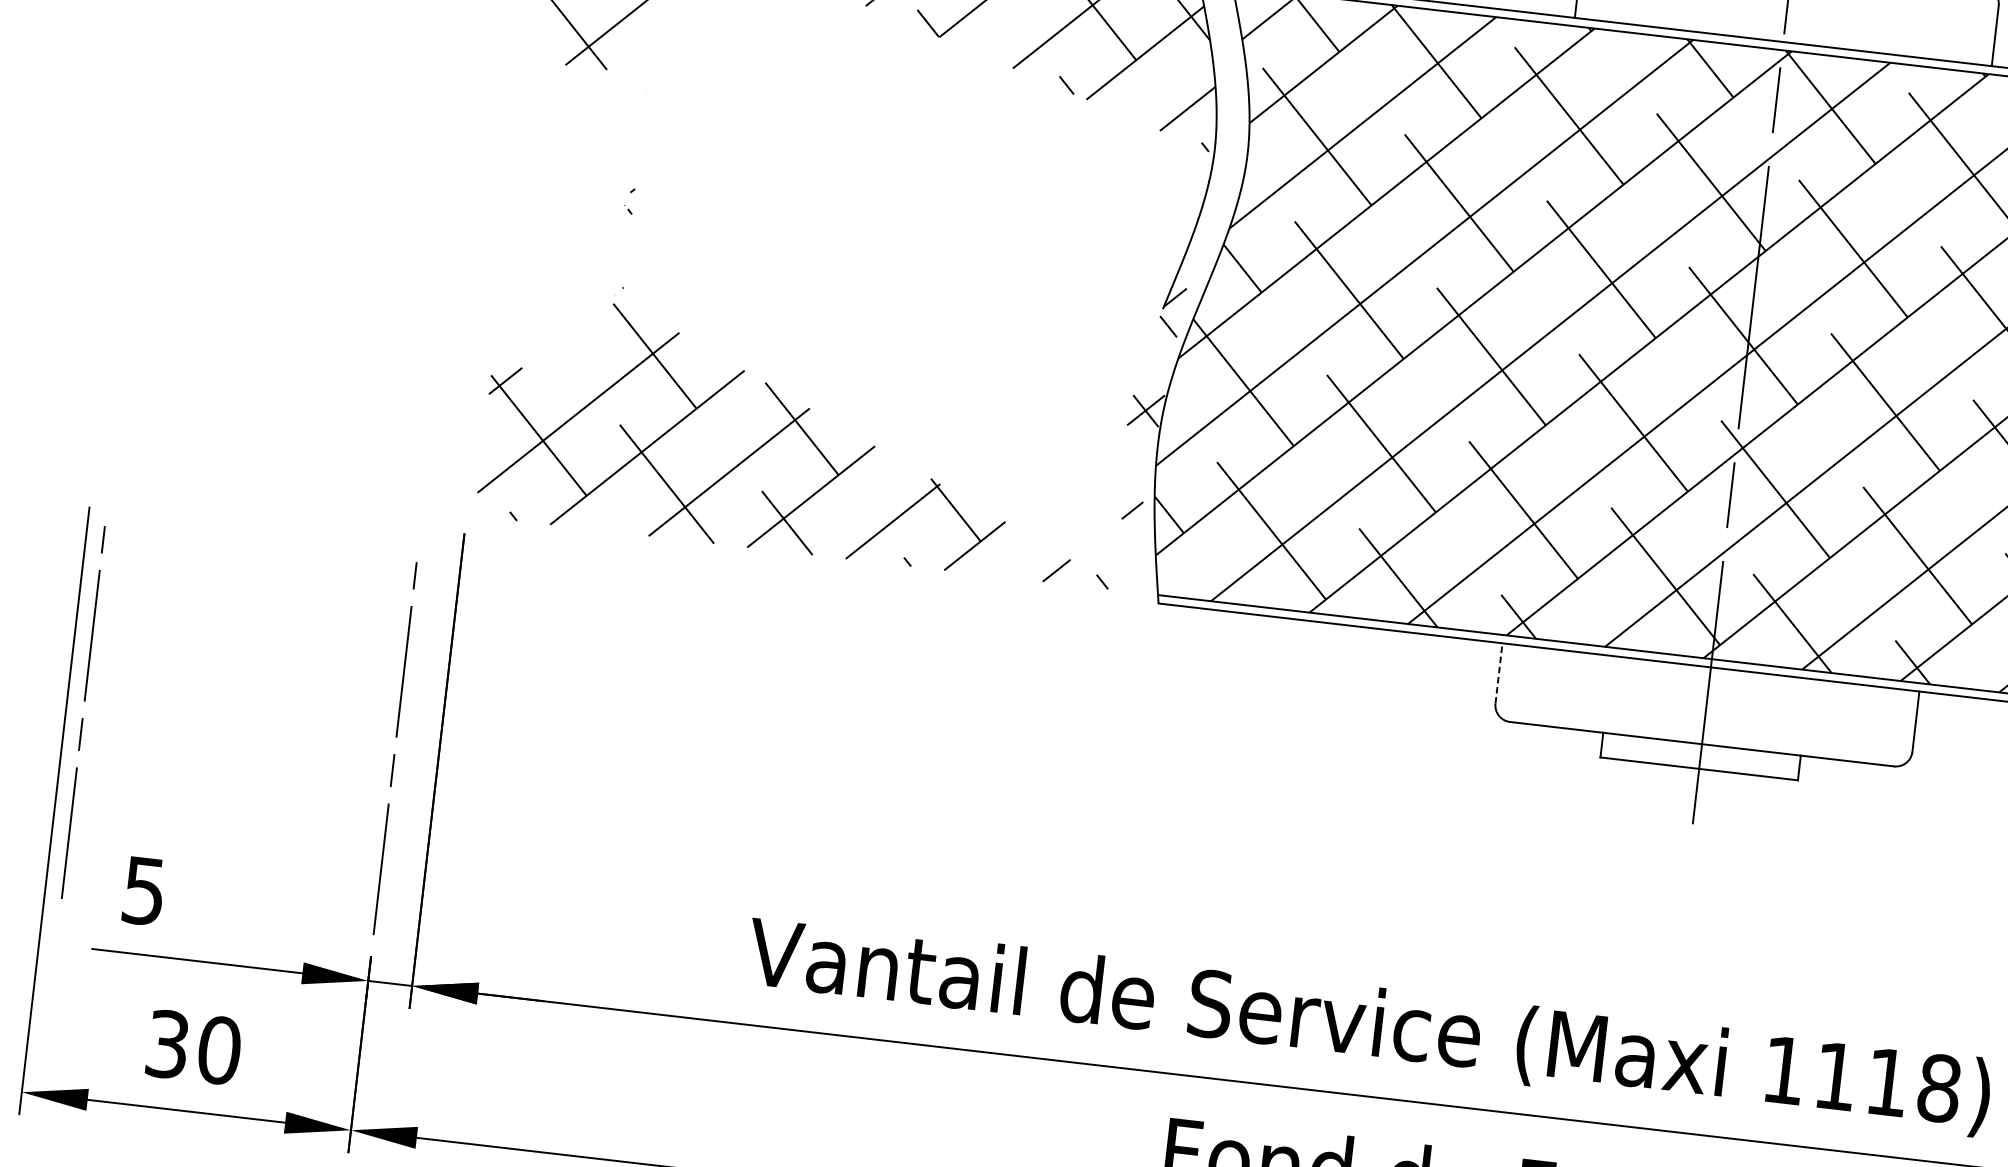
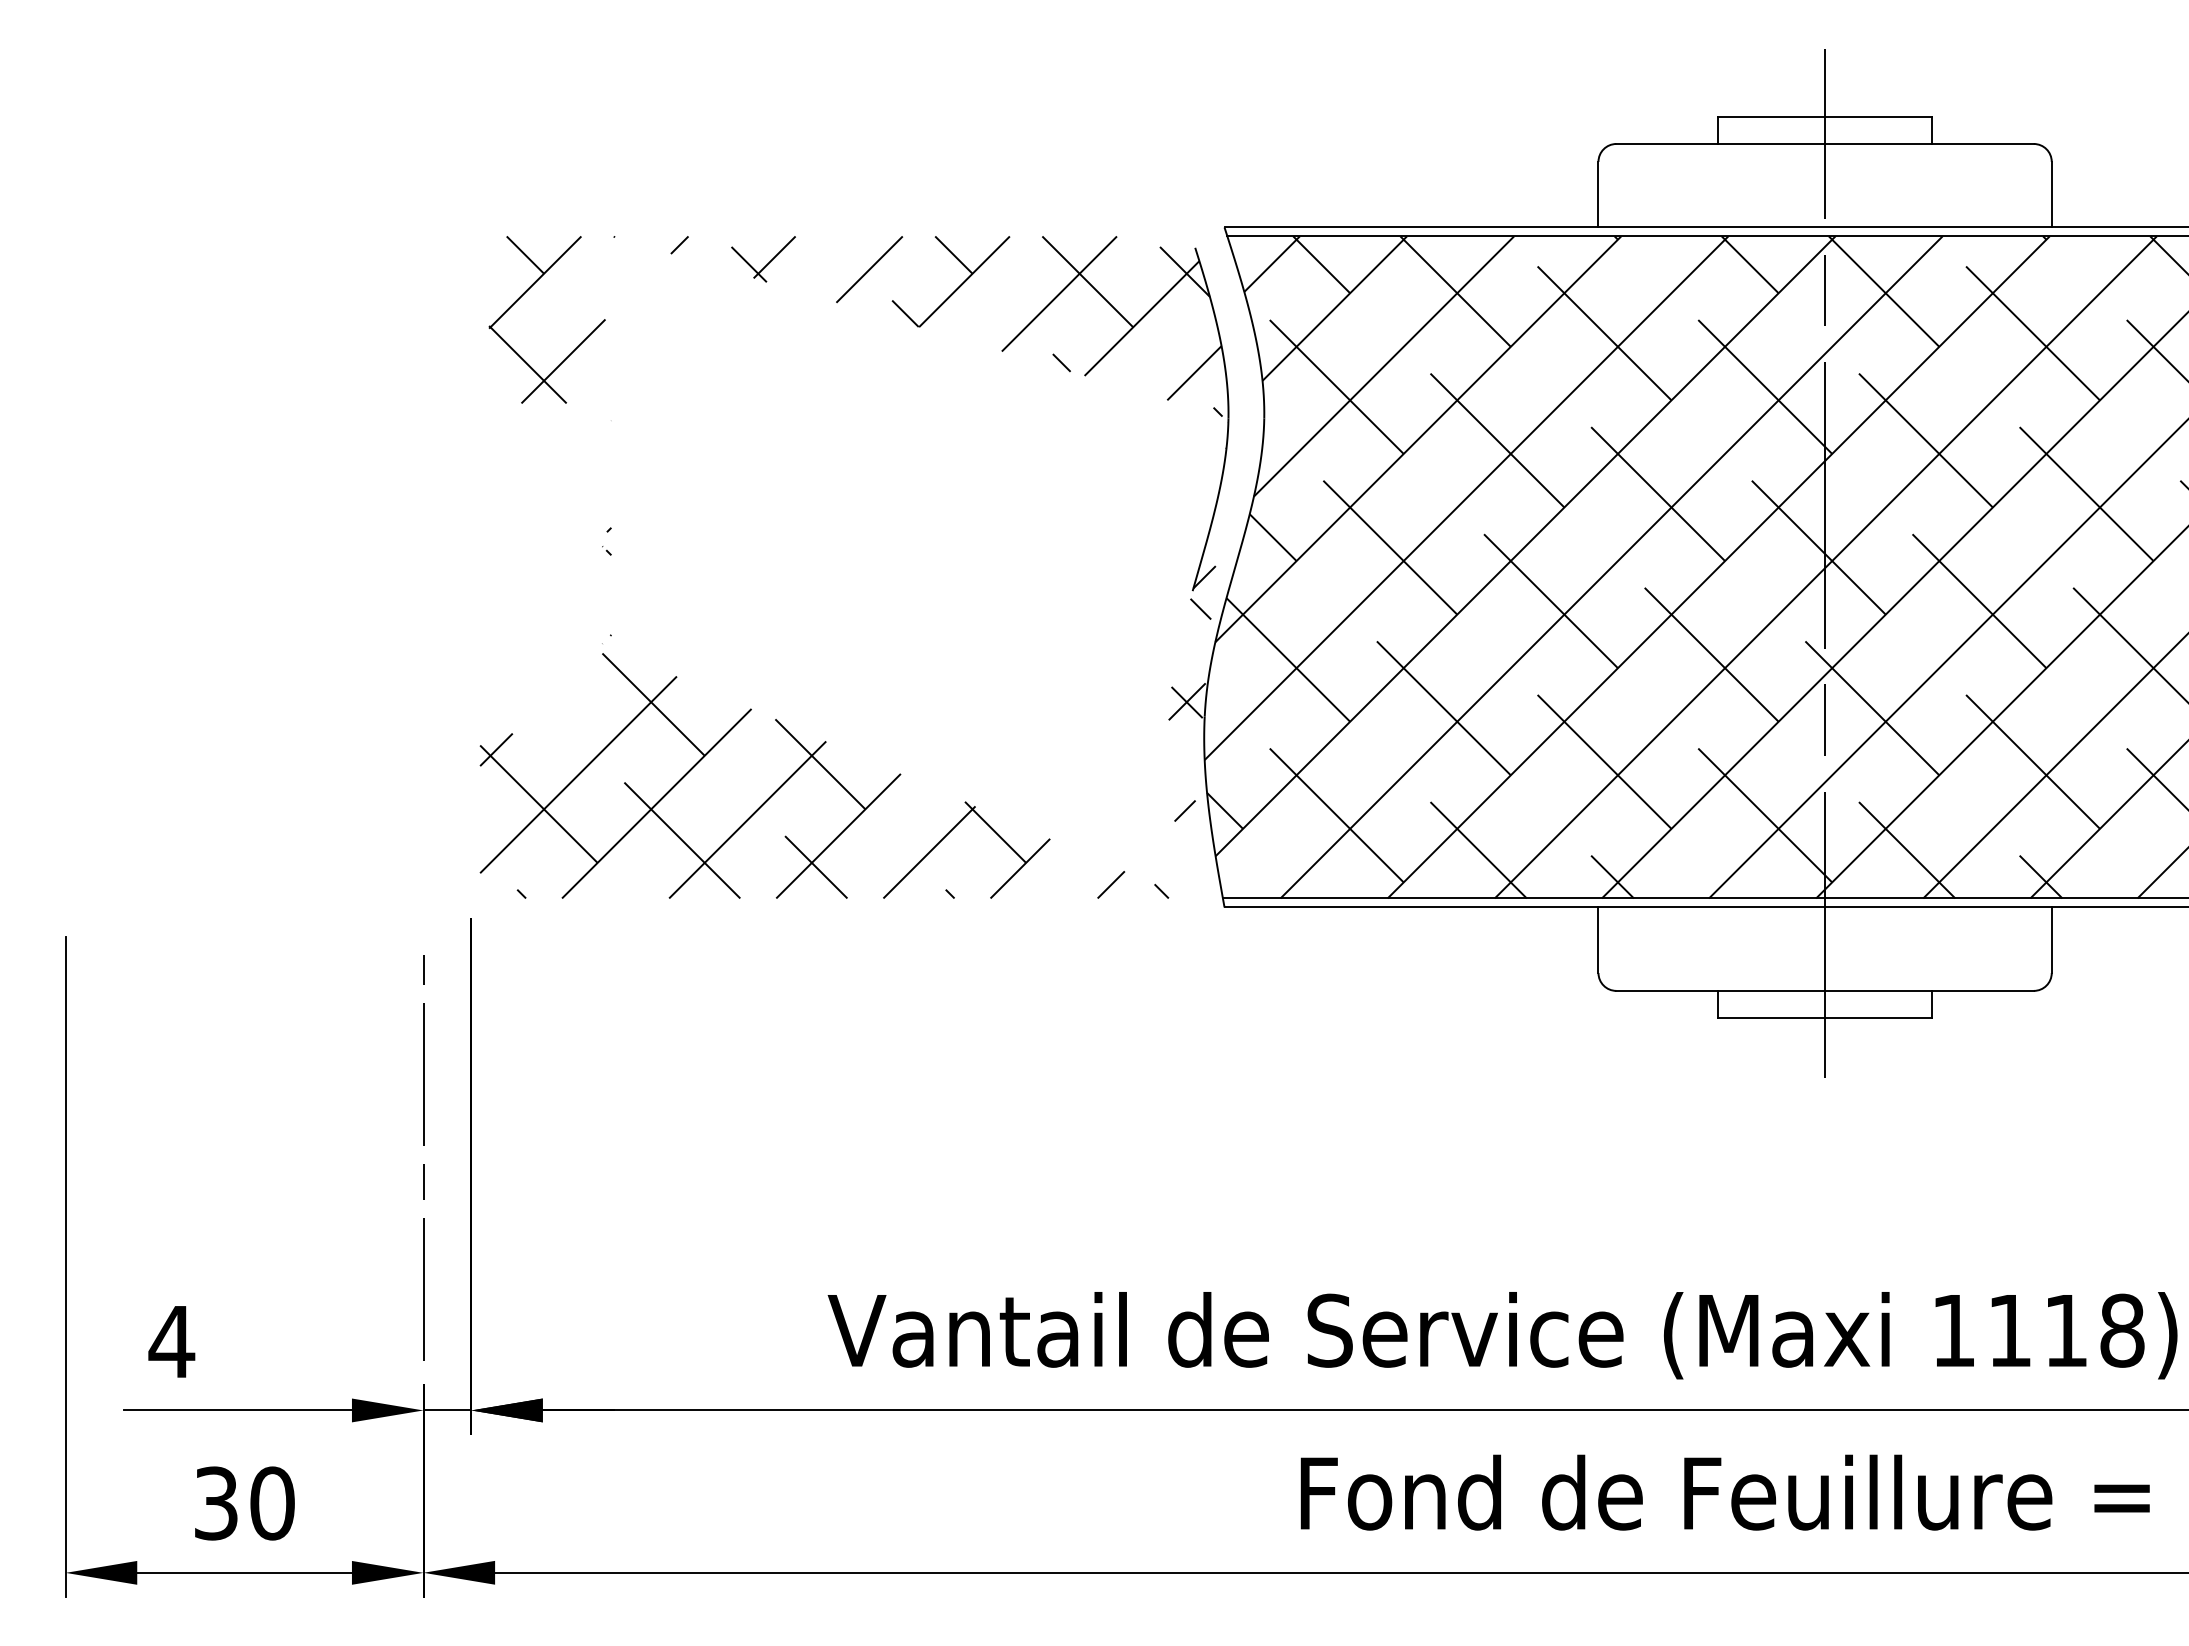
line: (1498, 673) -> (1598, 940), dashed -> solid
line: (82, 718) -> (84, 1164), removed
text: (143, 891) -> (171, 1342), 5 -> 4

